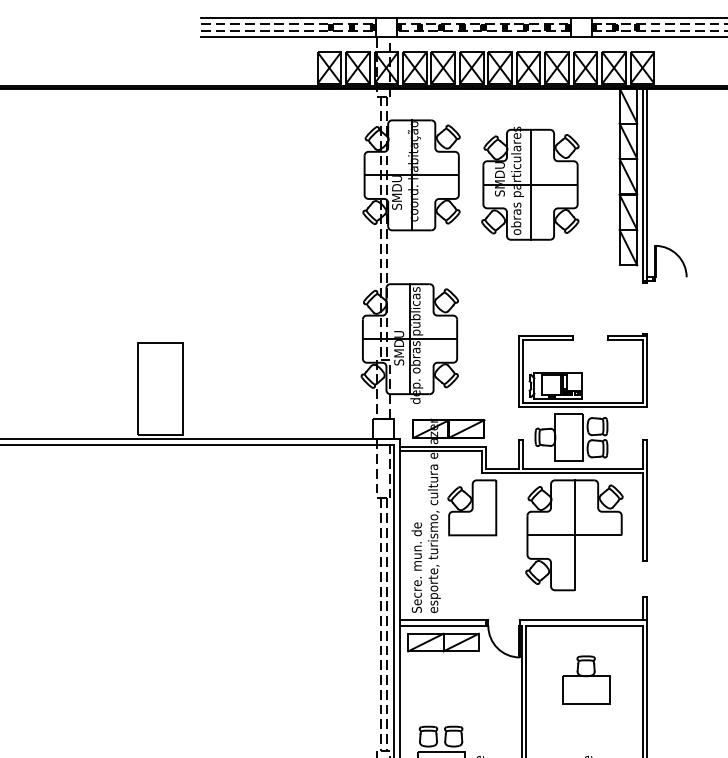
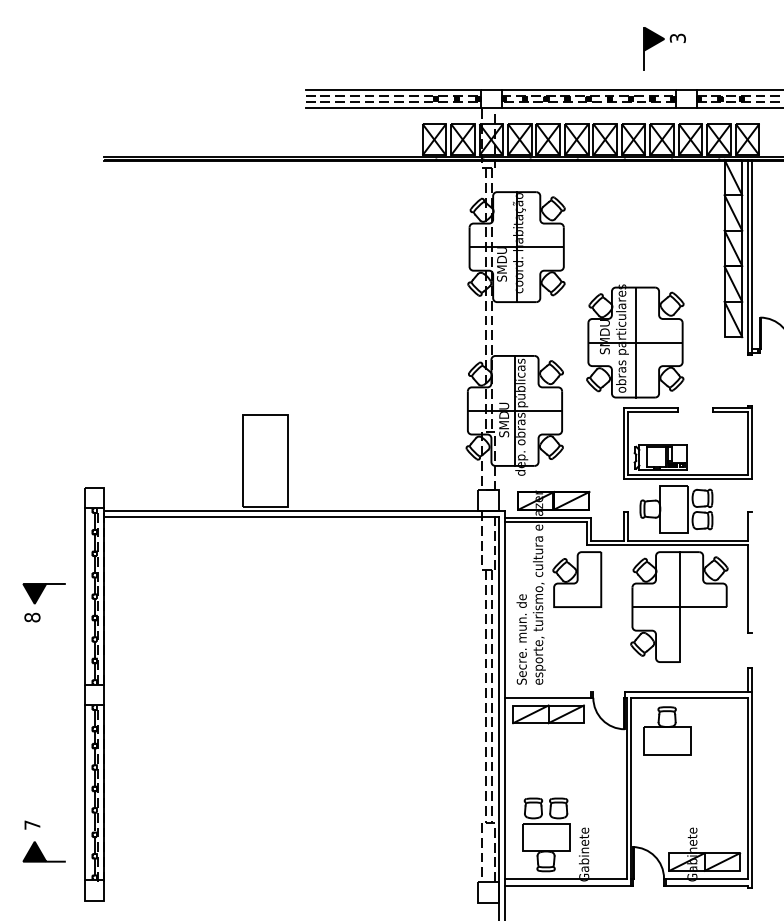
part: (530, 183) -> (635, 341), moved
line: (647, 500) -> (752, 572), removed
line: (443, 619) -> (548, 691), removed
part: (586, 679) -> (667, 730), moved

